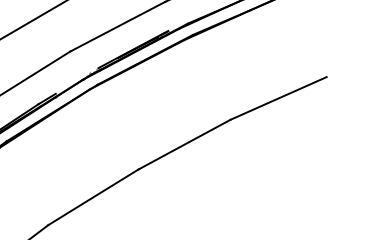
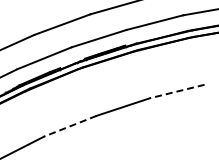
line: (277, 98) -> (176, 91), solid -> dashed
line: (91, 198) -> (69, 126), solid -> dashed

